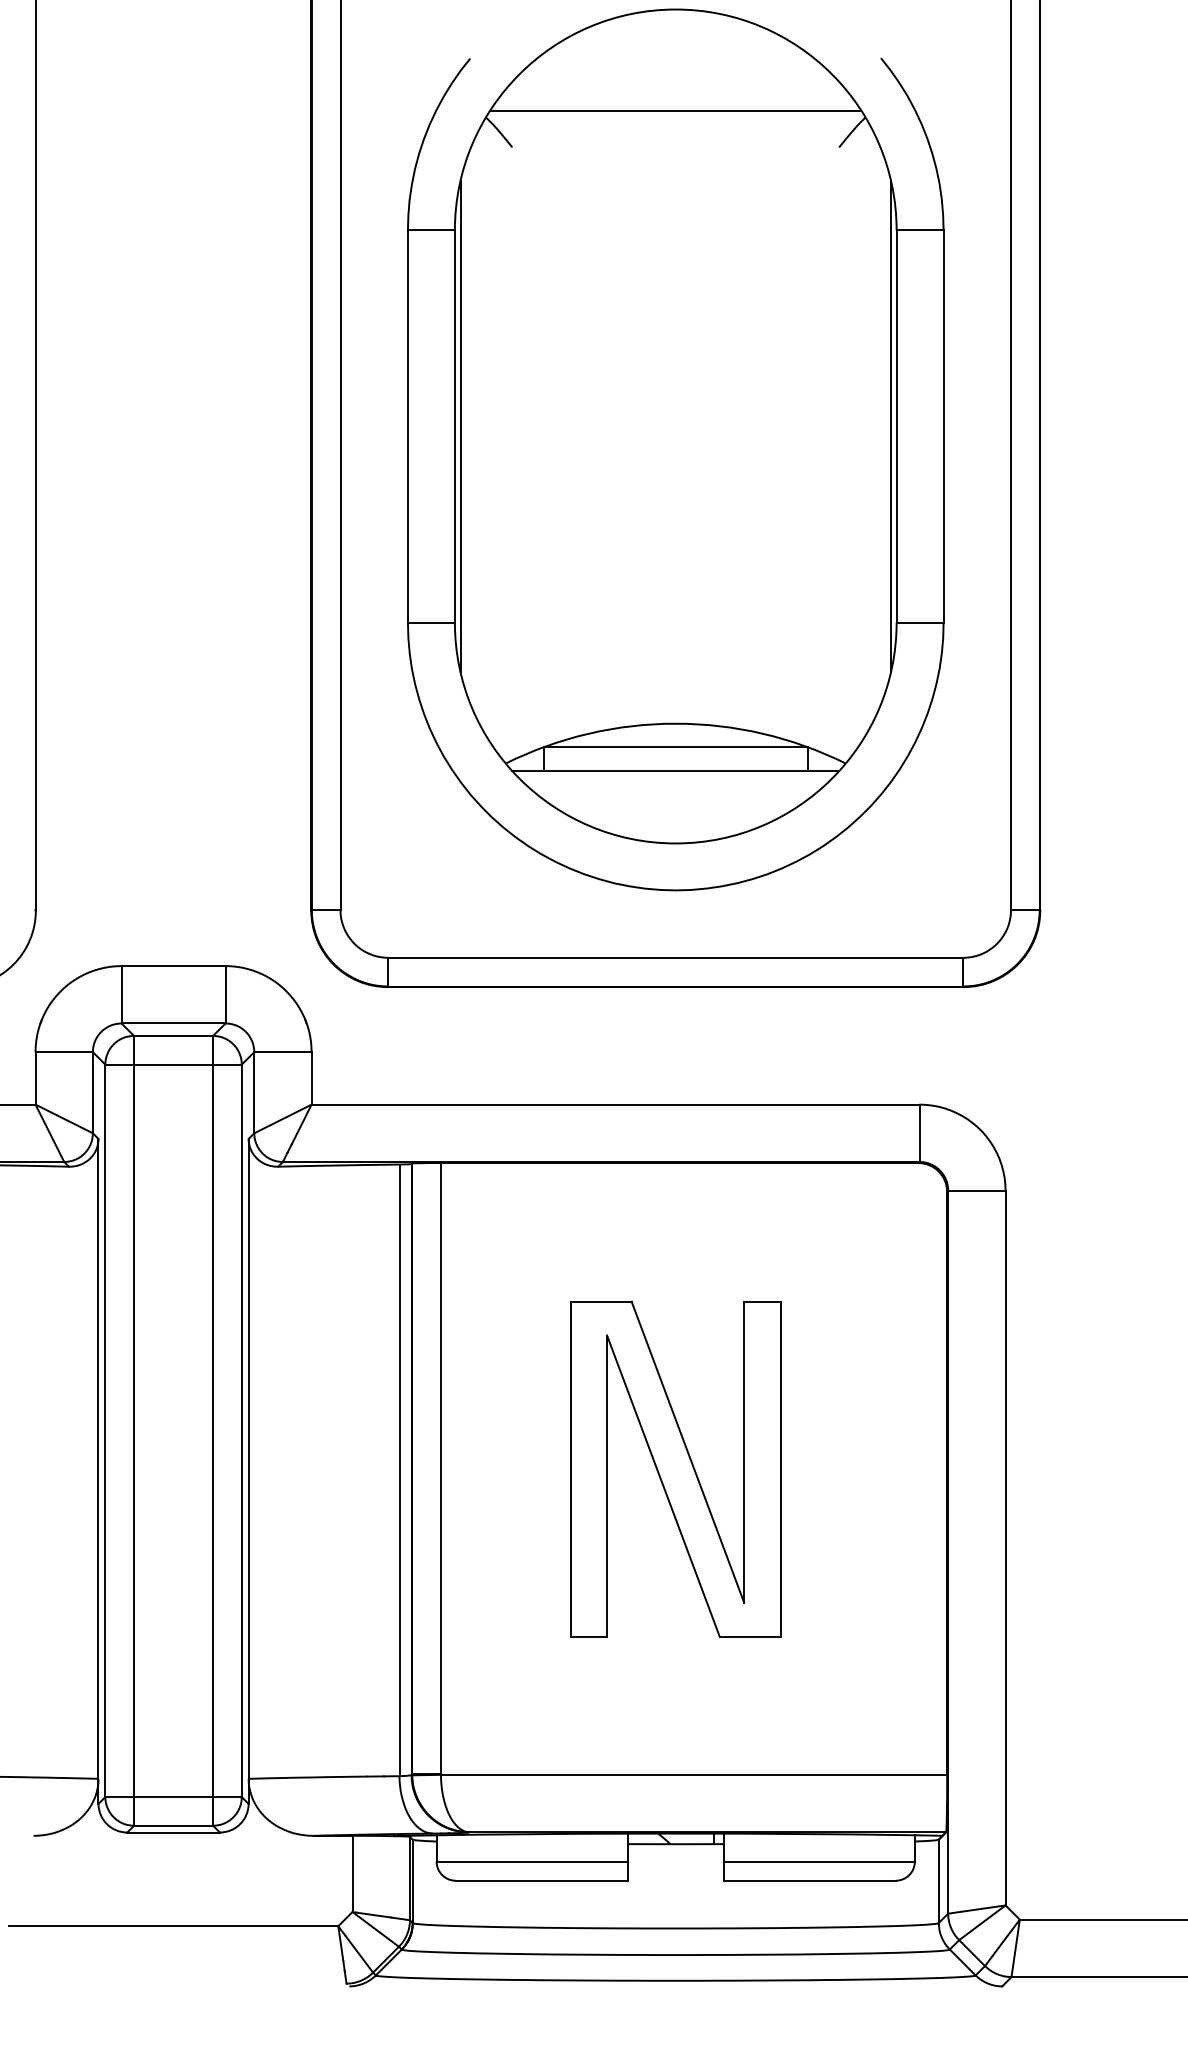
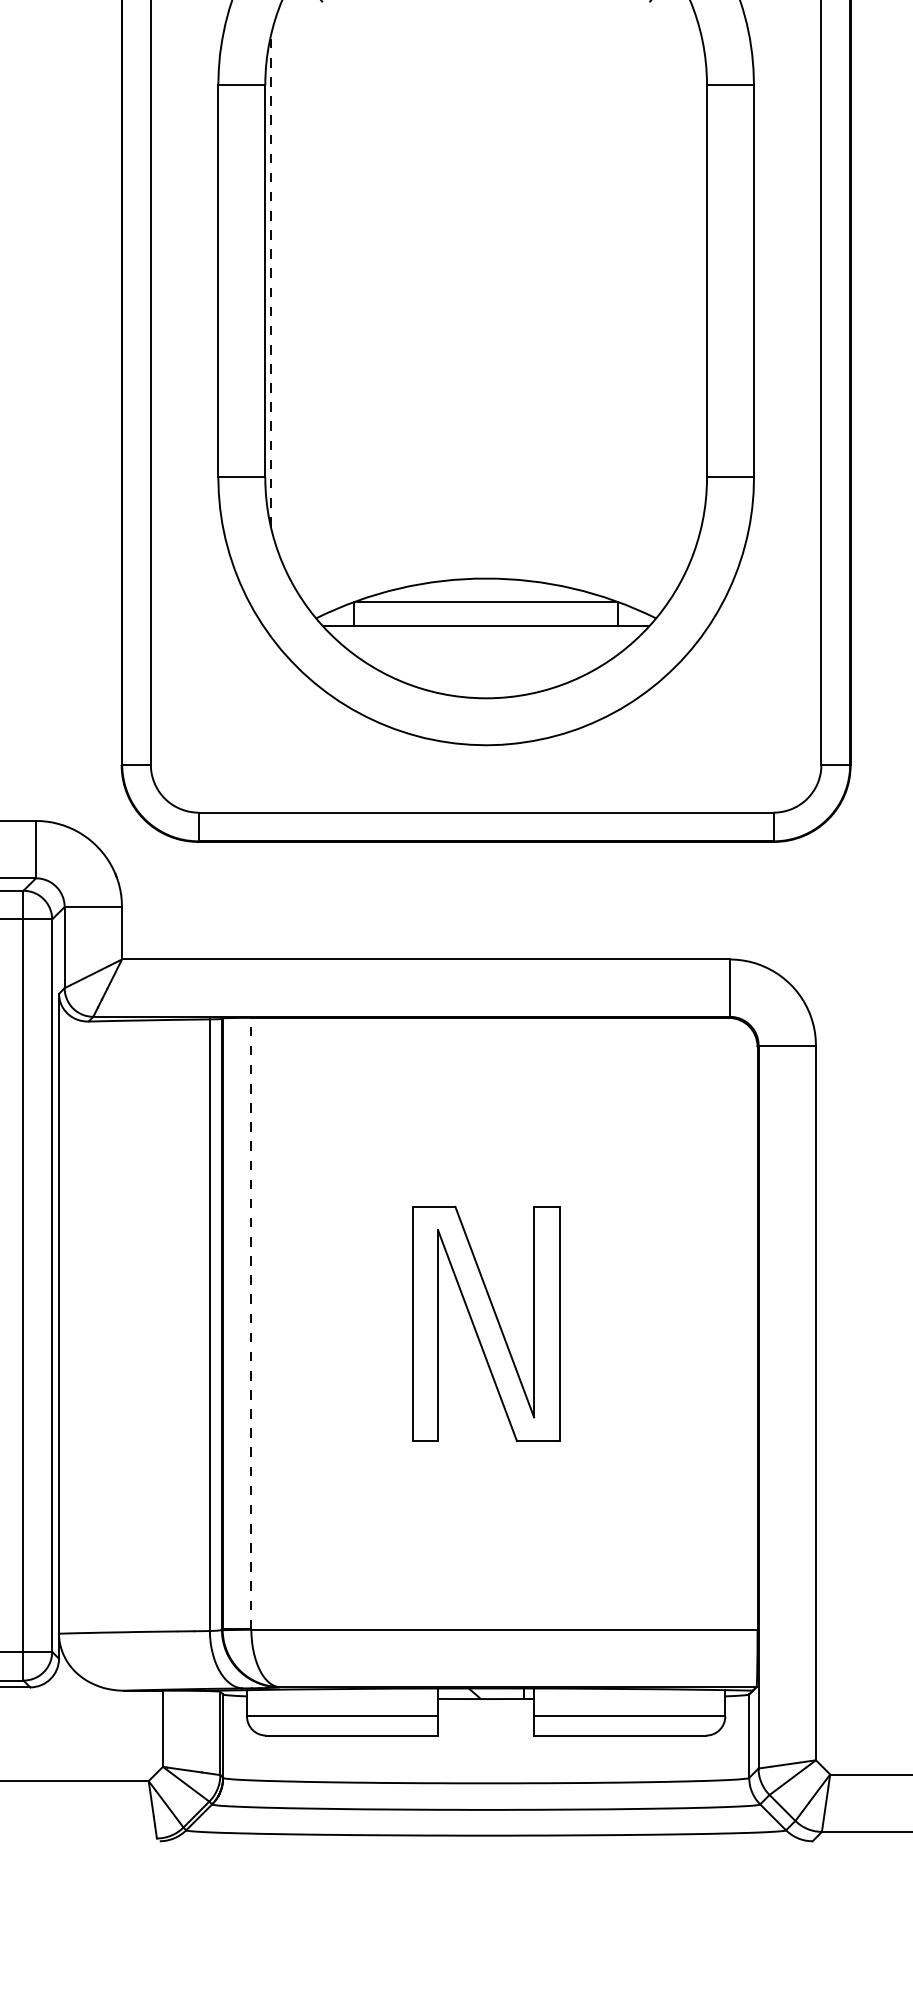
line: (460, 425) -> (270, 280), solid -> dashed
line: (890, 426) -> (700, 281), removed
line: (440, 1468) -> (250, 1323), solid -> dashed
part: (675, 1468) -> (485, 1323), size x0.7

